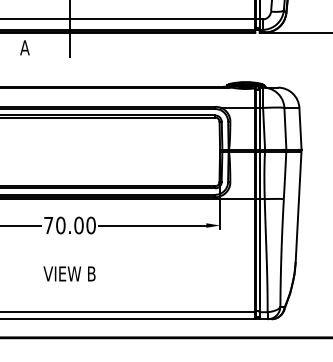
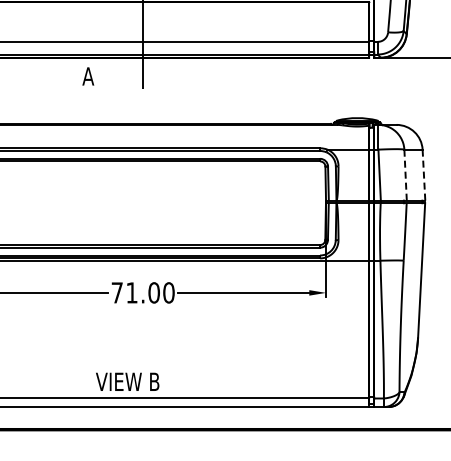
line: (285, 129) -> (405, 175), solid -> dashed
line: (300, 129) -> (423, 175), solid -> dashed
text: (60, 225) -> (131, 292), 70.00 -> 71.00
text: (69, 273) -> (127, 381), moved

